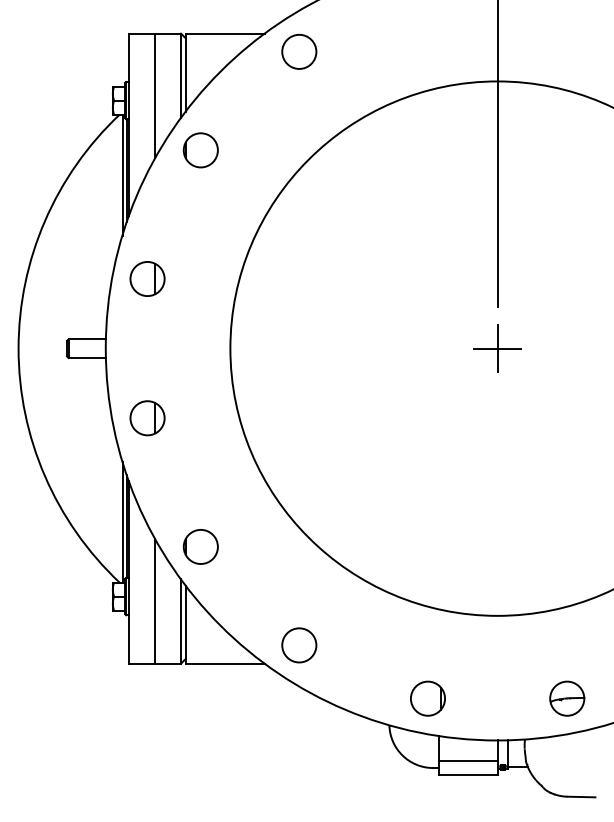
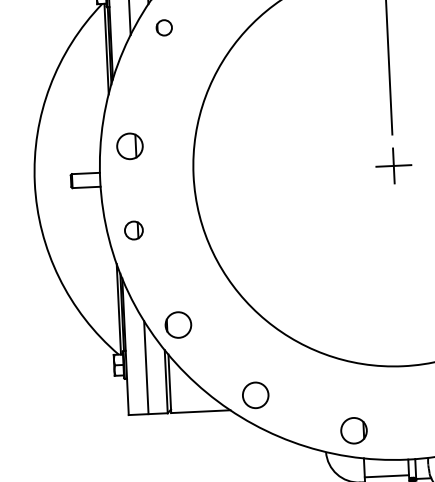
part: (200, 150) -> (164, 27), size x0.6
part: (147, 278) -> (129, 145), moved
part: (147, 418) -> (133, 230), size x0.7

